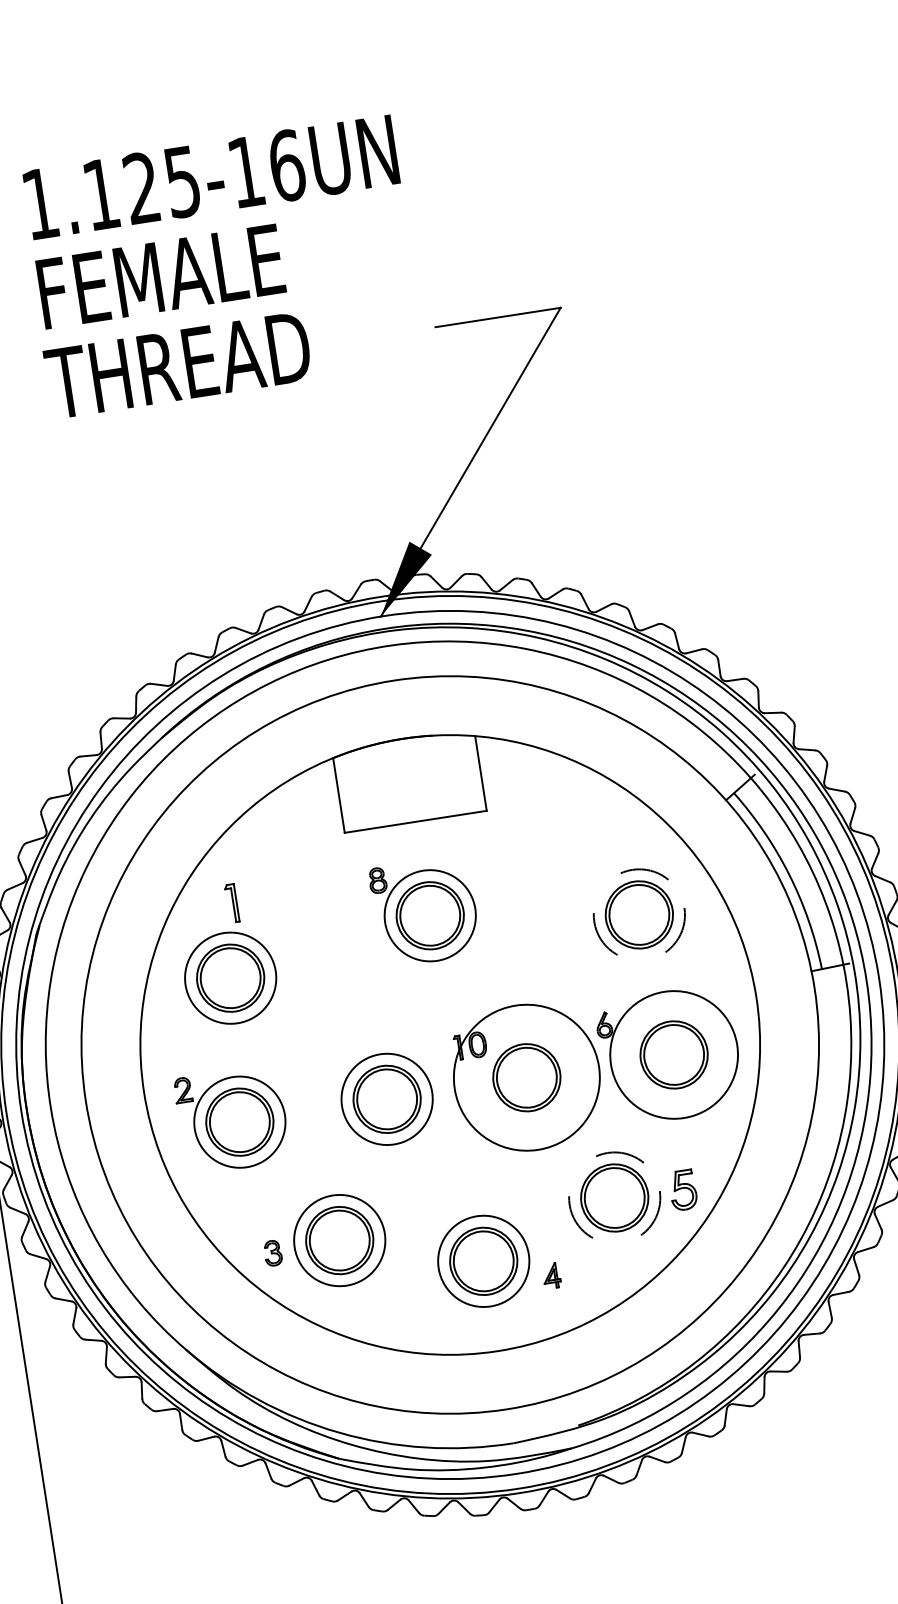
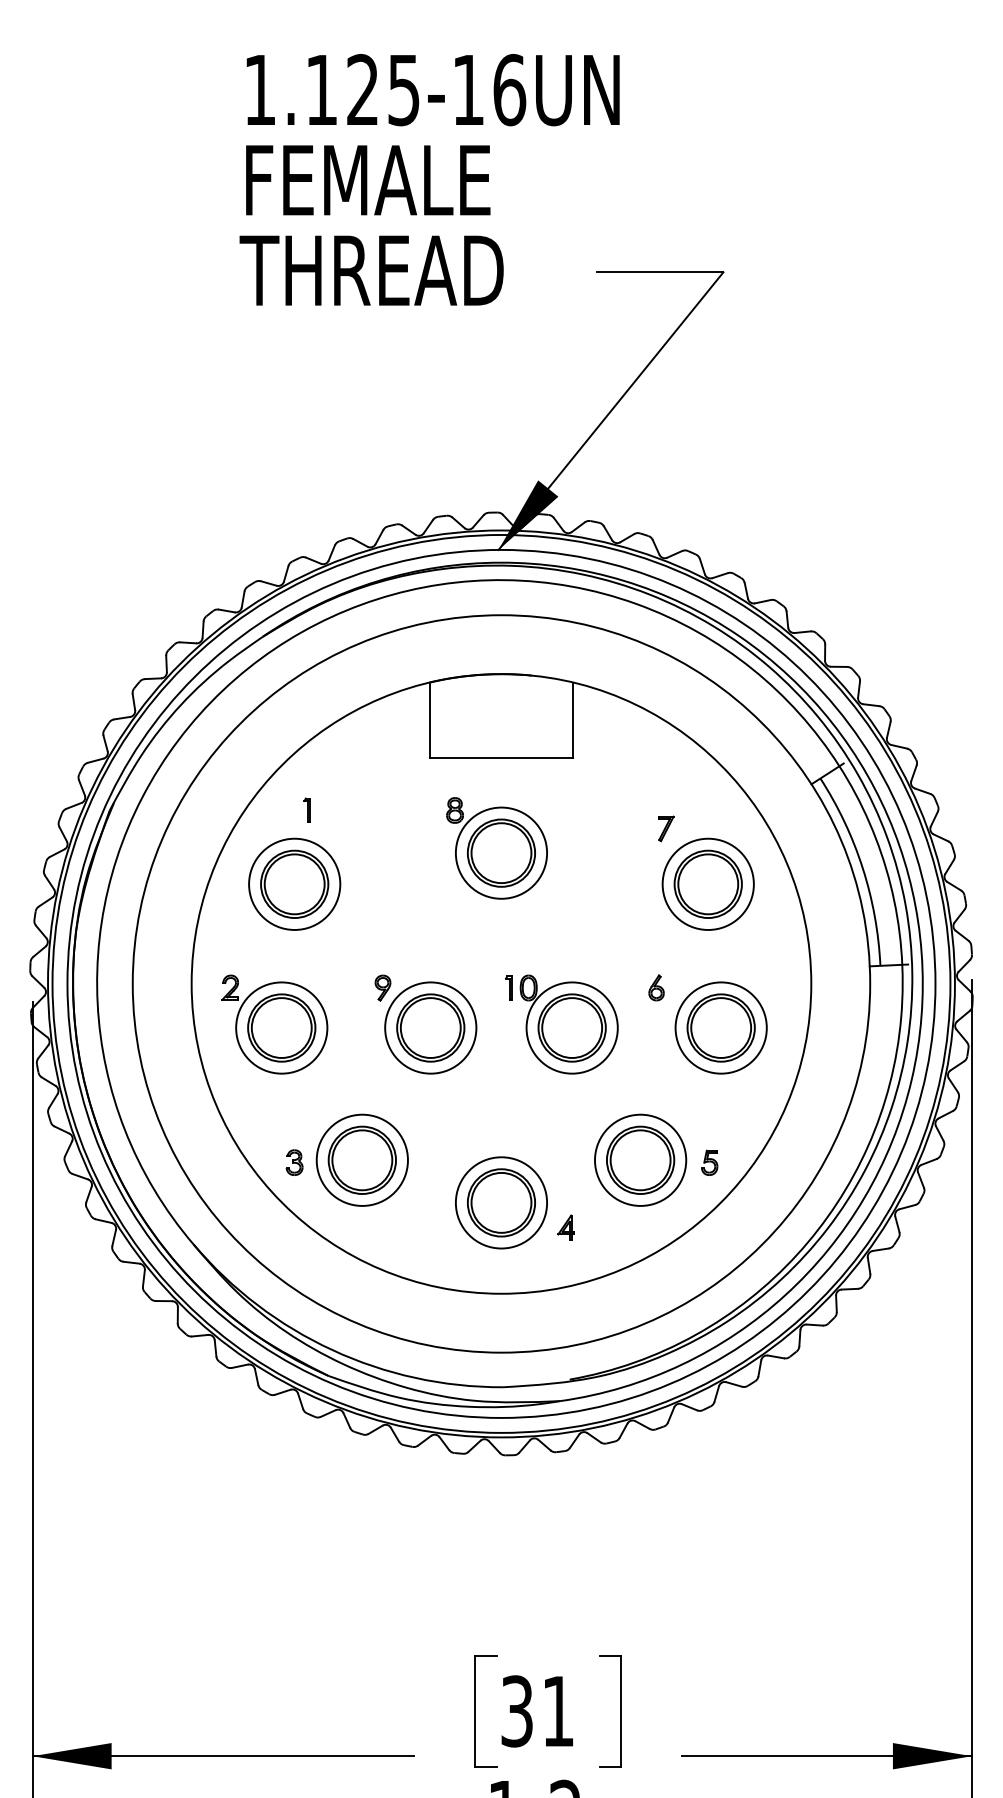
text: (221, 266) -> (429, 179), moved
part: (589, 866) -> (666, 828), added
part: (230, 902) -> (306, 809), size x0.62
circle: (638, 914) -> (707, 883), dashed -> solid
circle: (673, 1054) -> (720, 1027), size x0.71
part: (333, 1066) -> (382, 987), added
circle: (526, 1077) -> (571, 1027), size x0.62
part: (683, 1189) -> (709, 1162), size x0.62
circle: (614, 1197) -> (640, 1159), dashed -> solid

